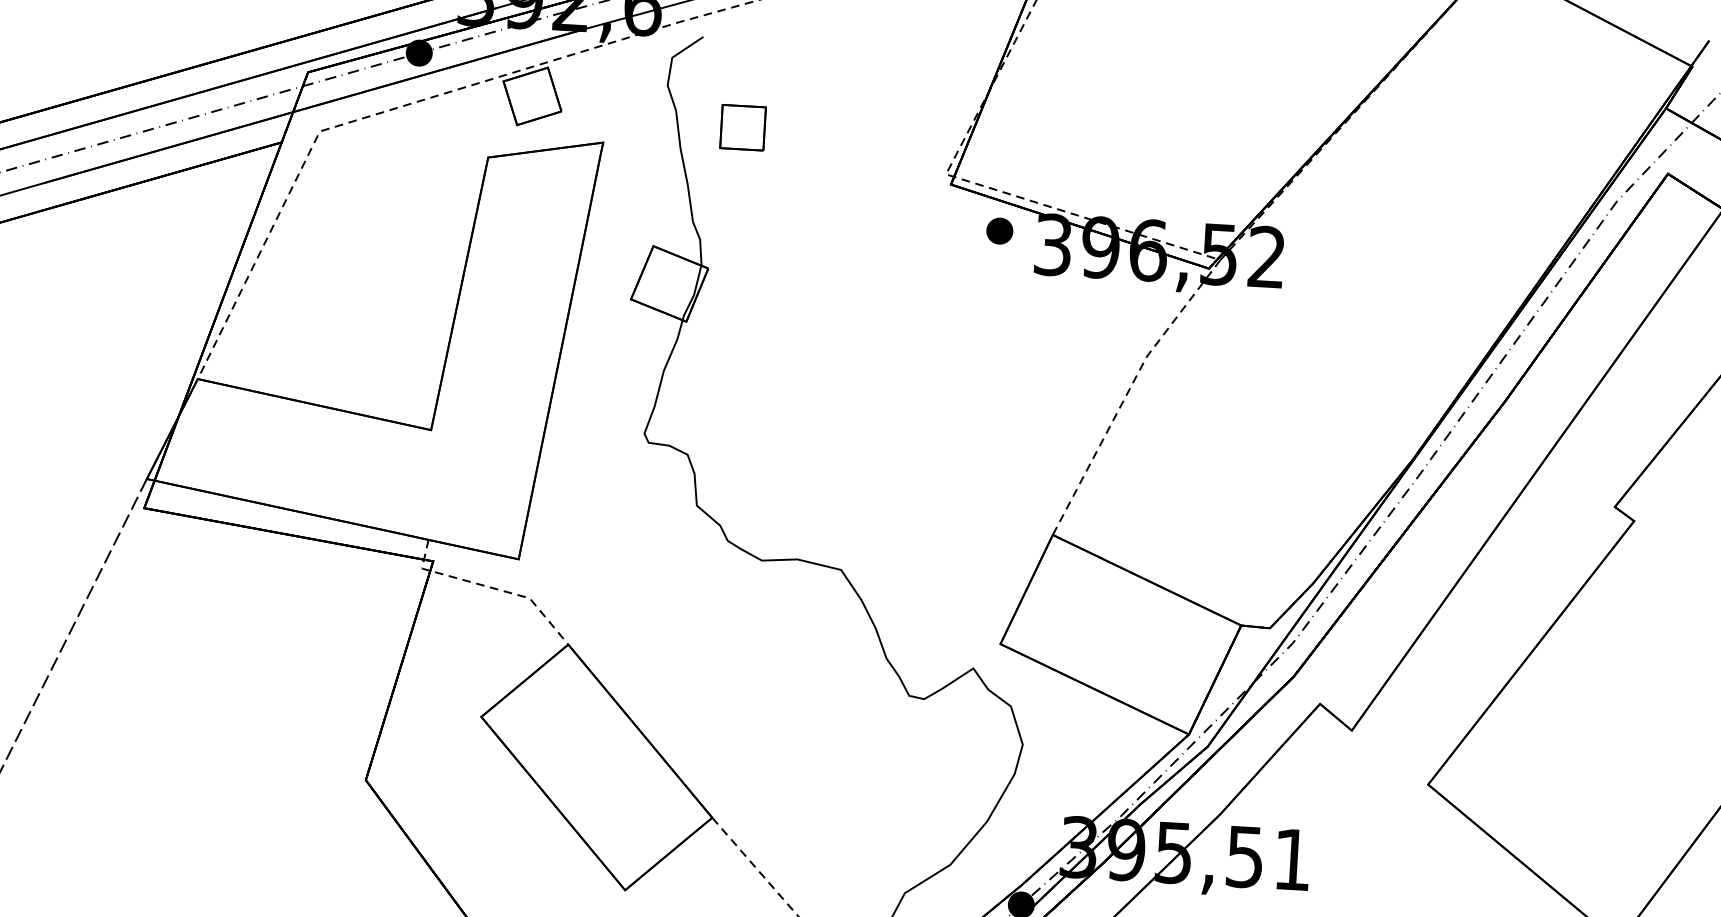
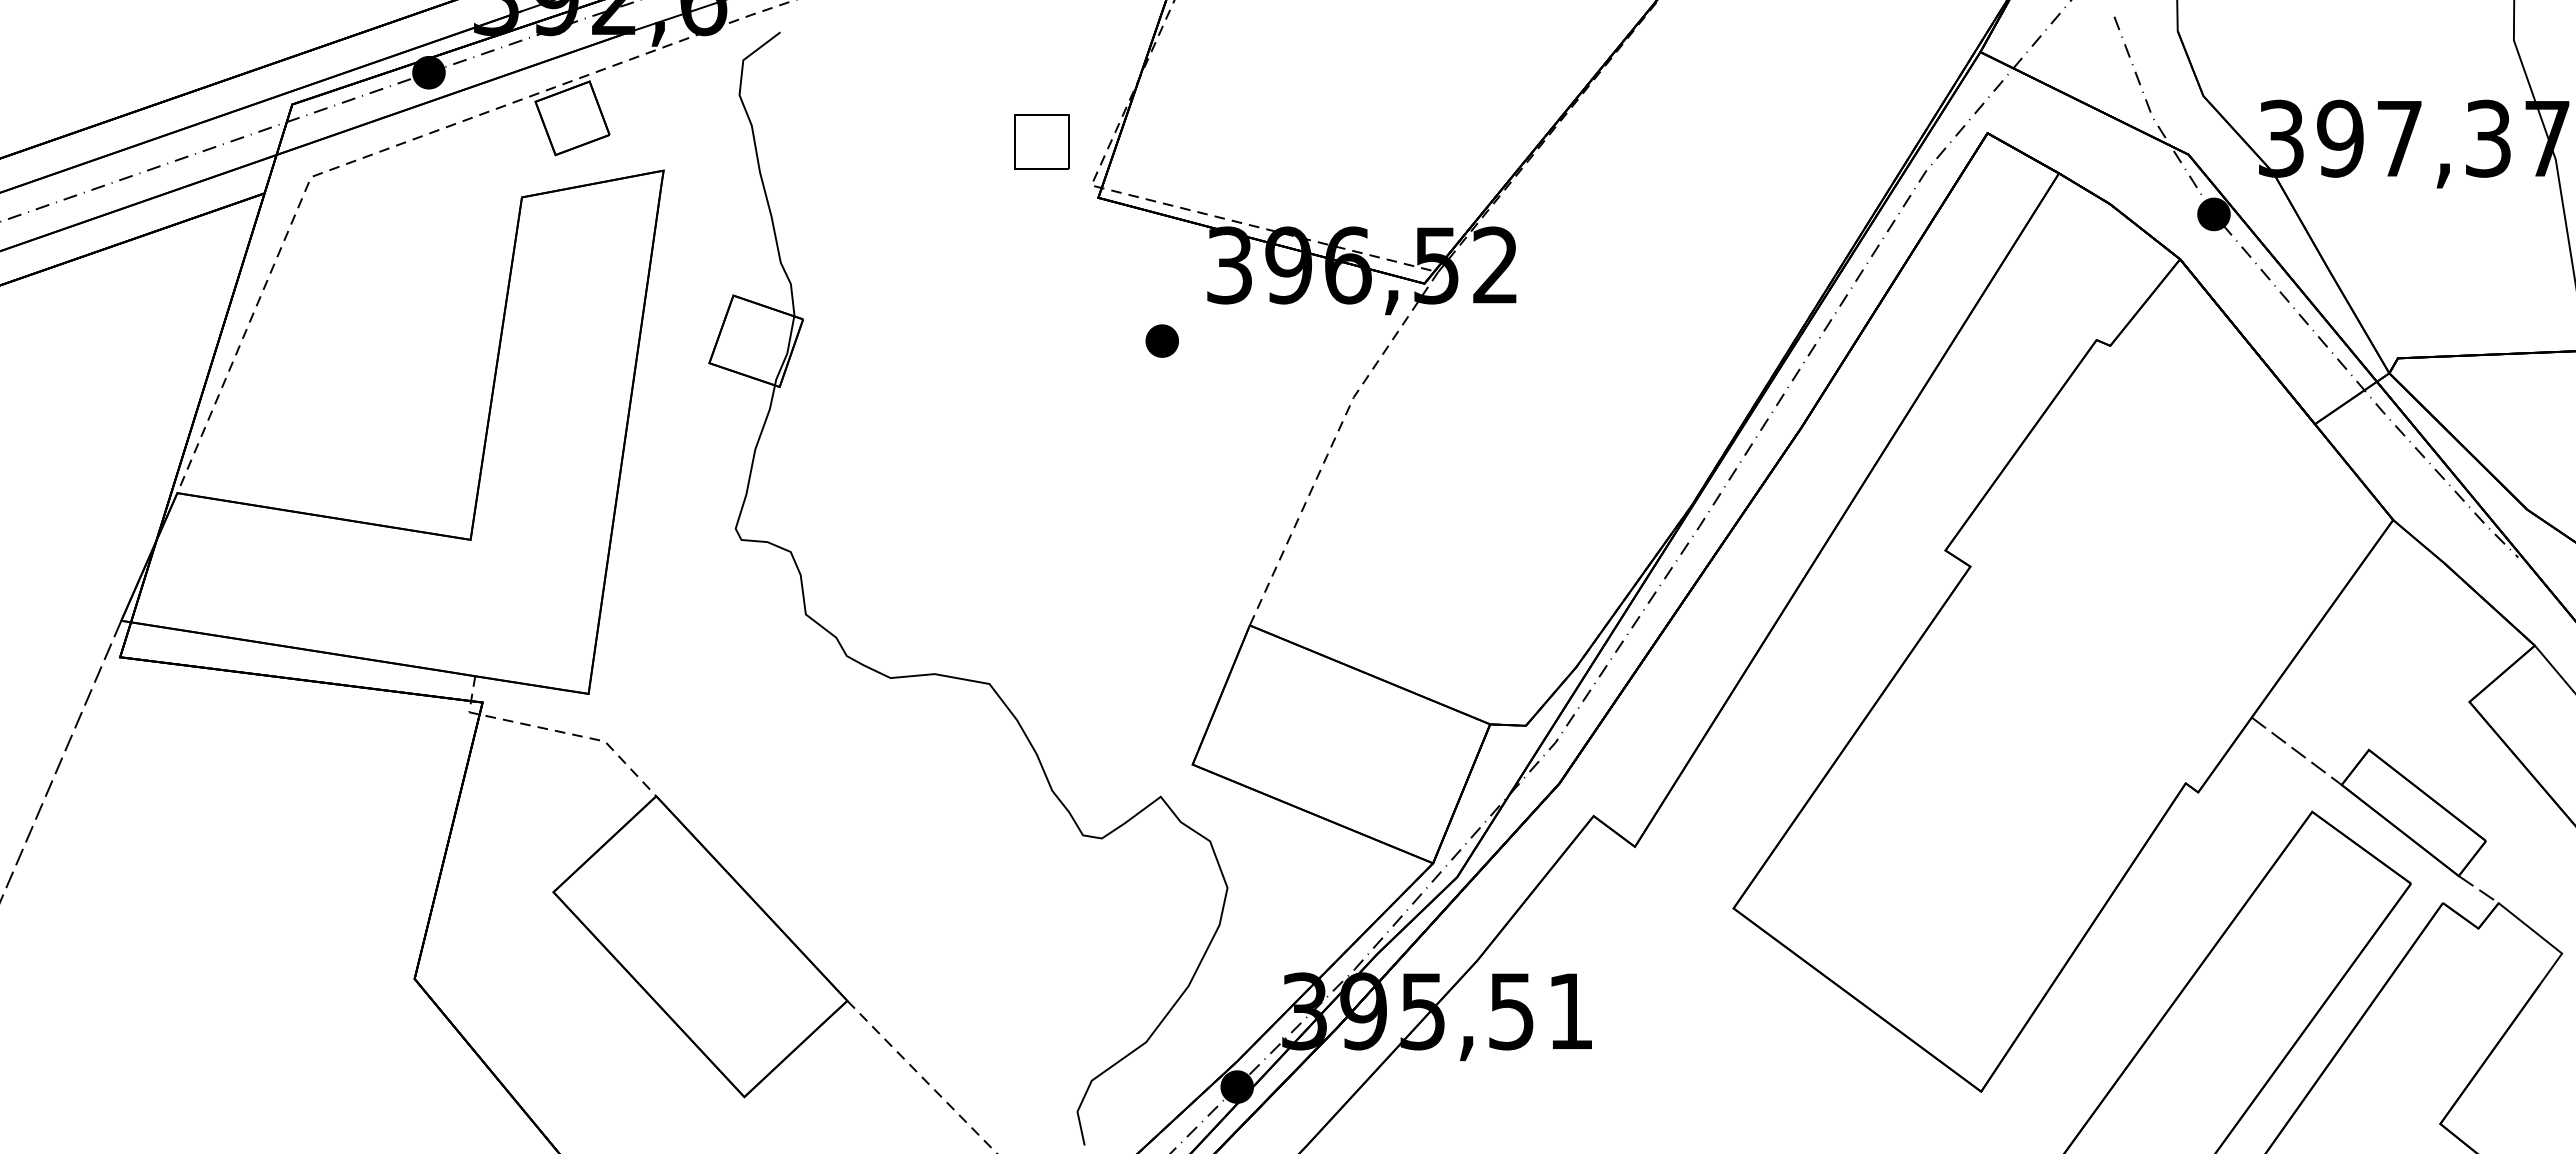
part: (742, 127) -> (1041, 141), moved
part: (999, 230) -> (1161, 340), moved

